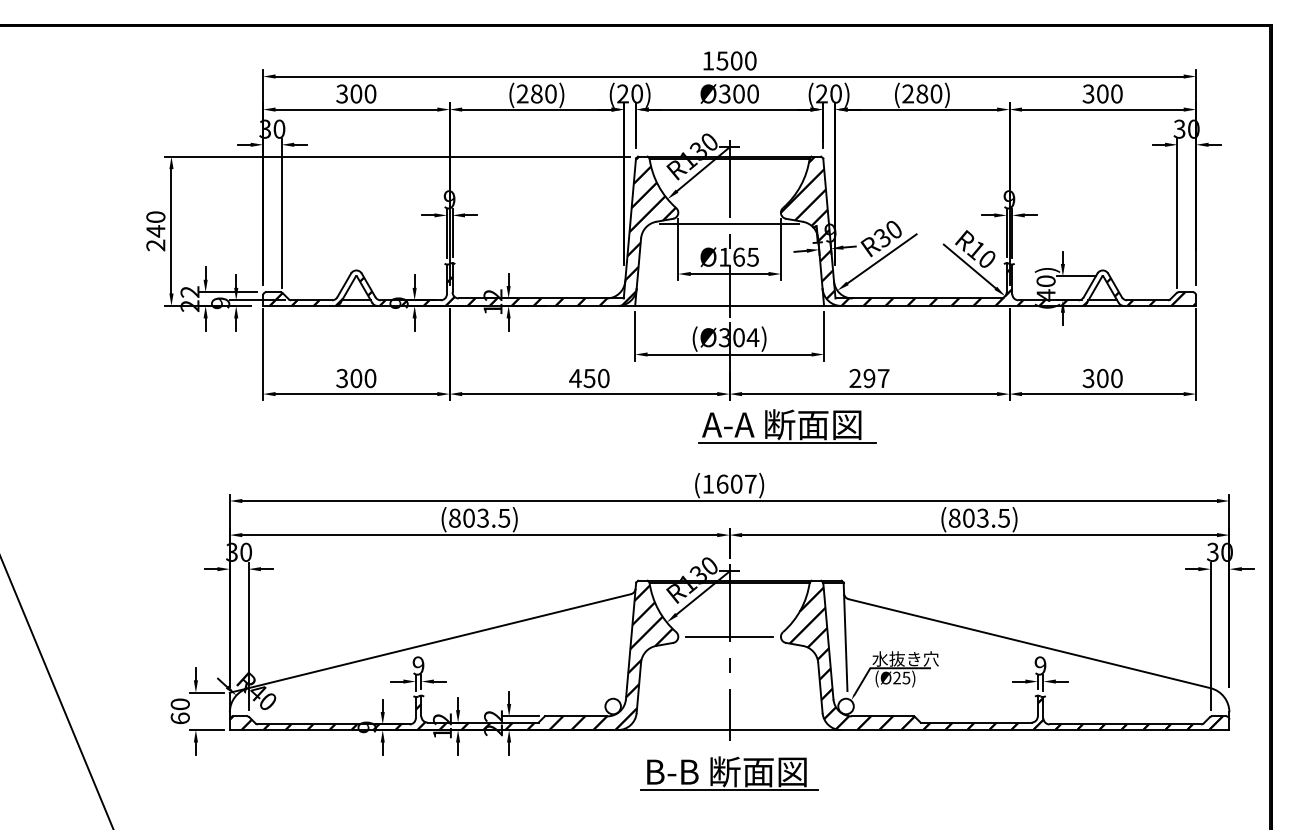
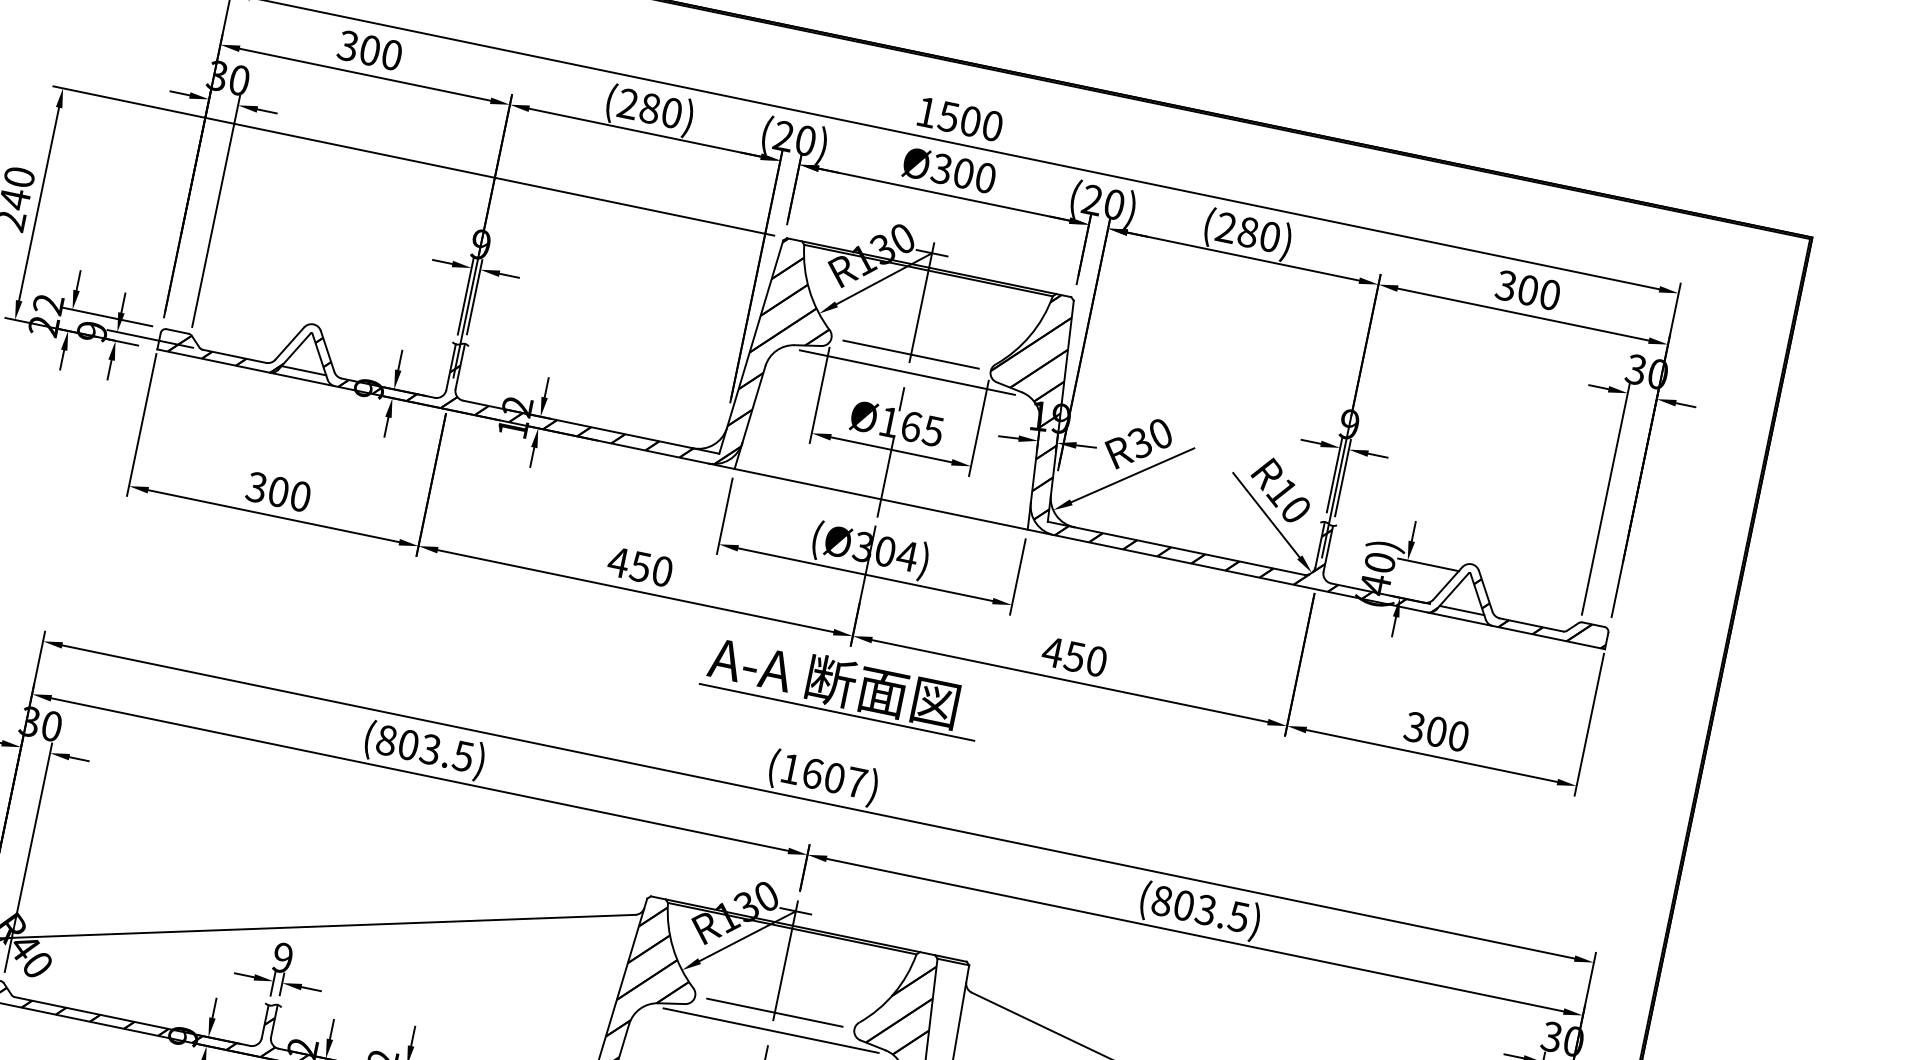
line: (729, 212) -> (910, 354), added
text: (869, 378) -> (1074, 656), 297 -> 450
part: (787, 426) -> (842, 686), moved
line: (729, 648) -> (770, 1030), added

